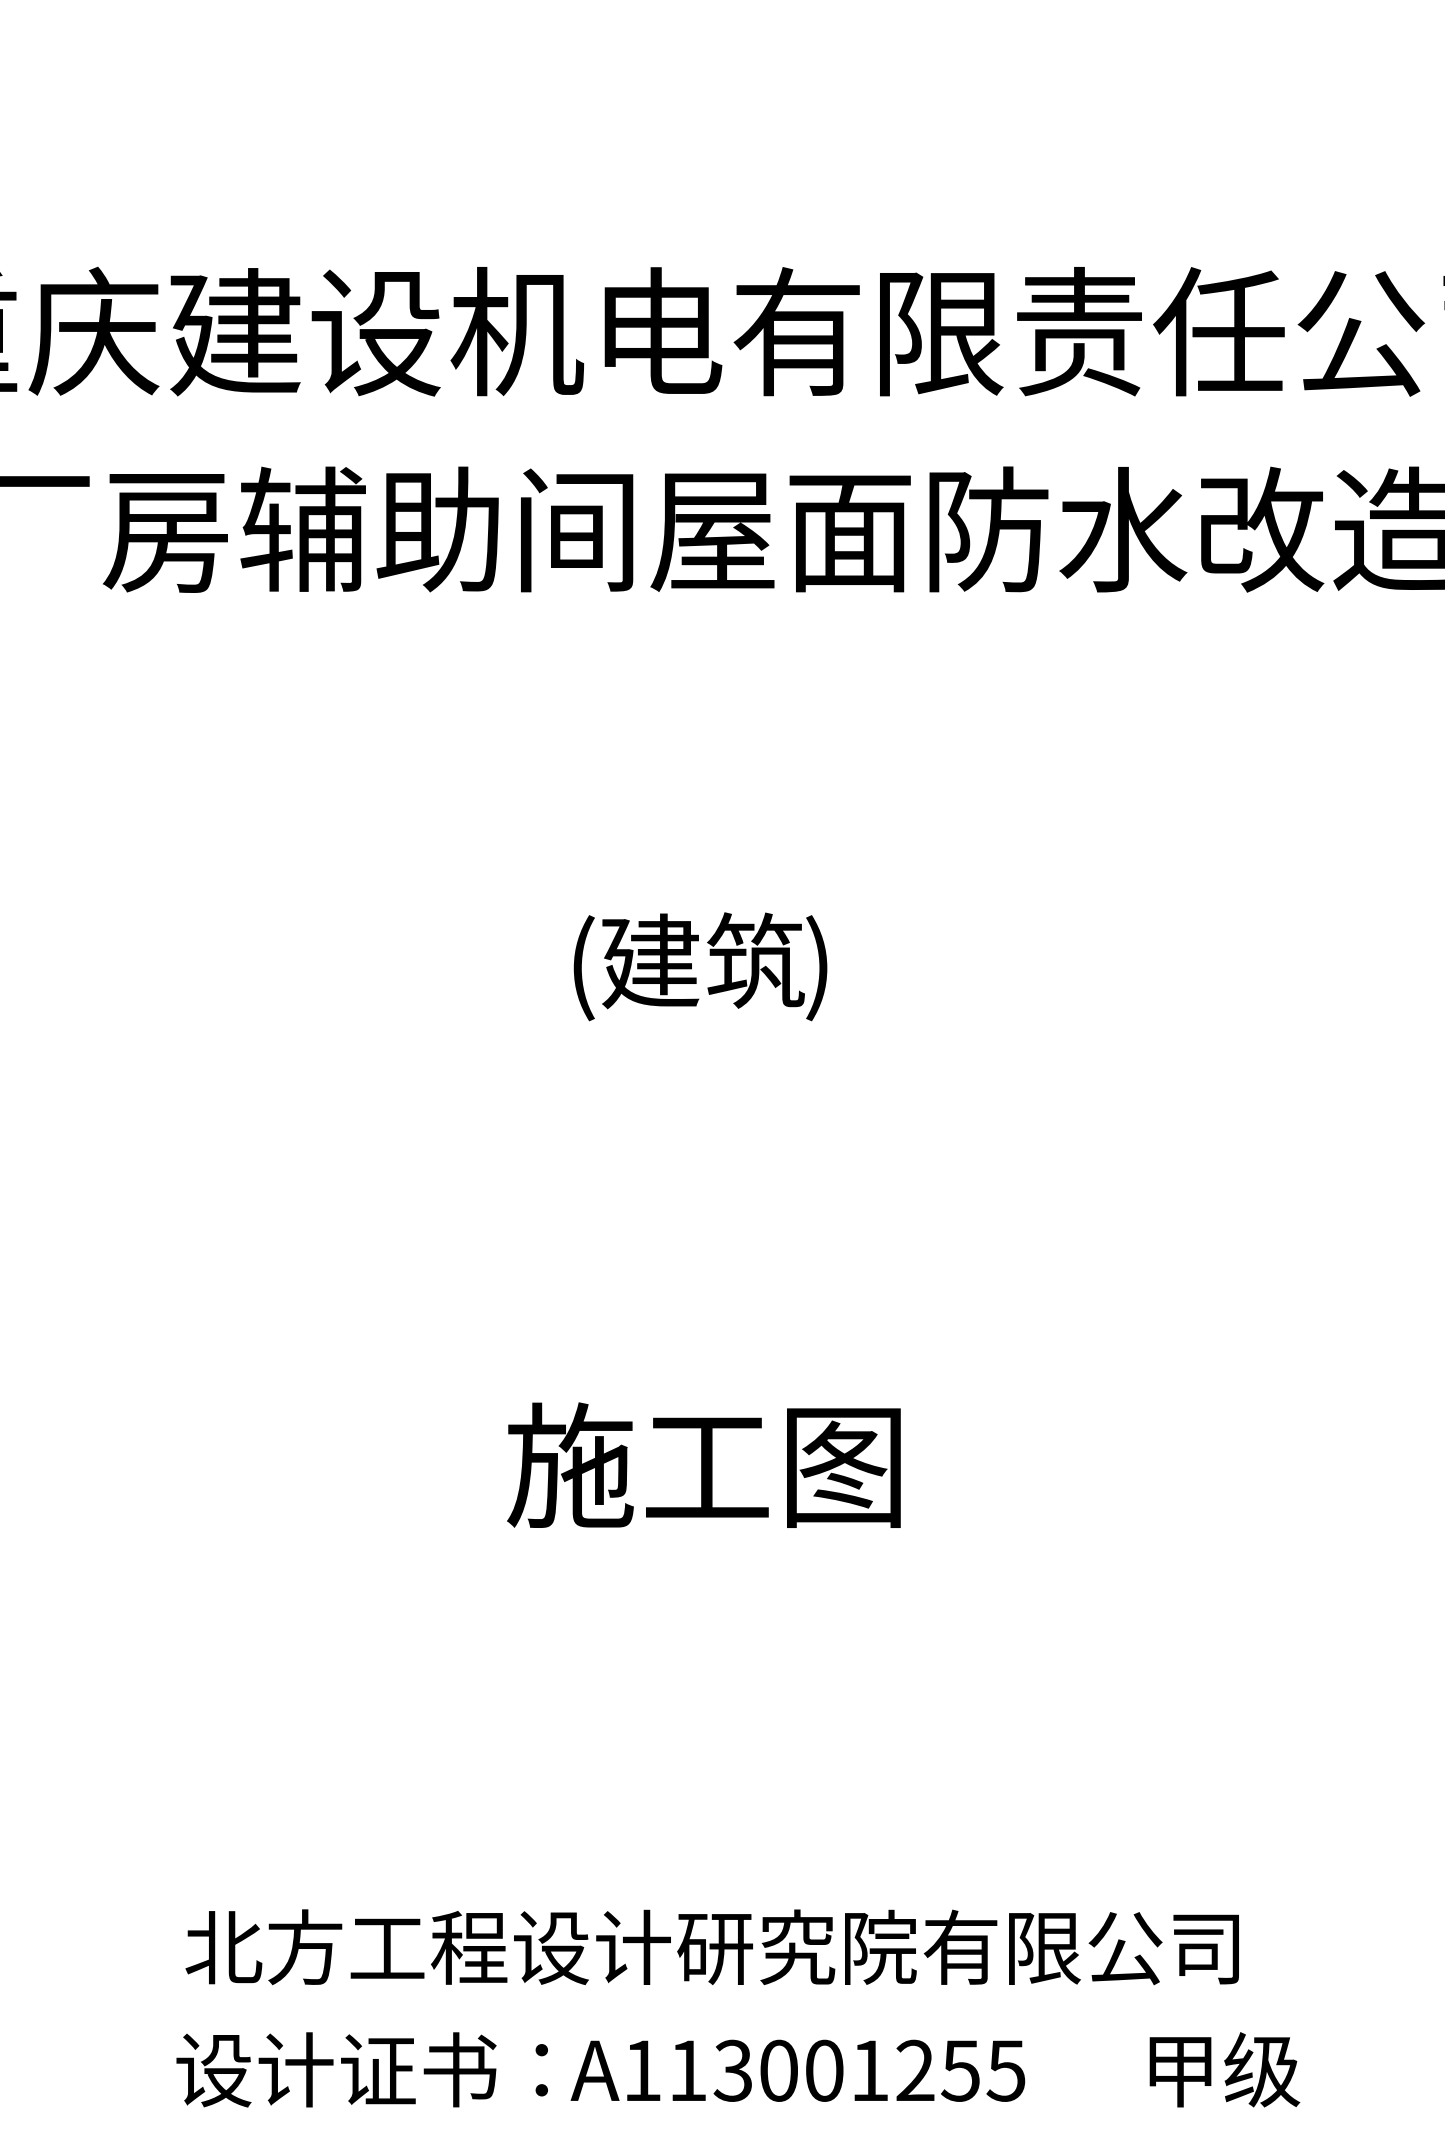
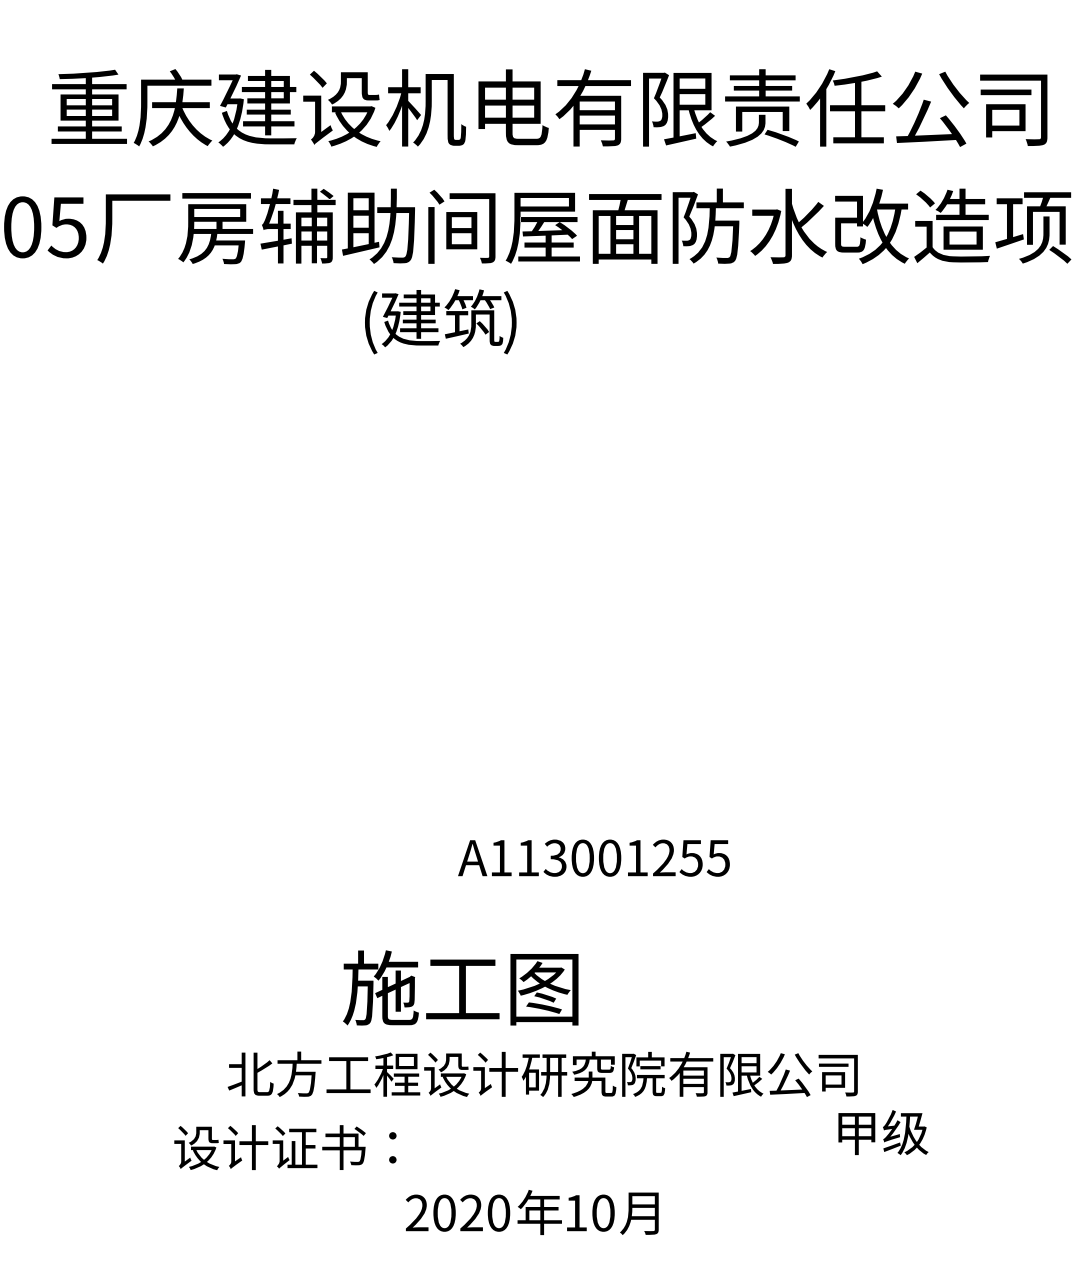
text: (700, 966) -> (440, 321), moved
text: (703, 1464) -> (460, 987), moved
text: (362, 2069) -> (285, 1147), moved
text: (797, 2069) -> (593, 857), moved
text: (1225, 2069) -> (883, 1132), moved

